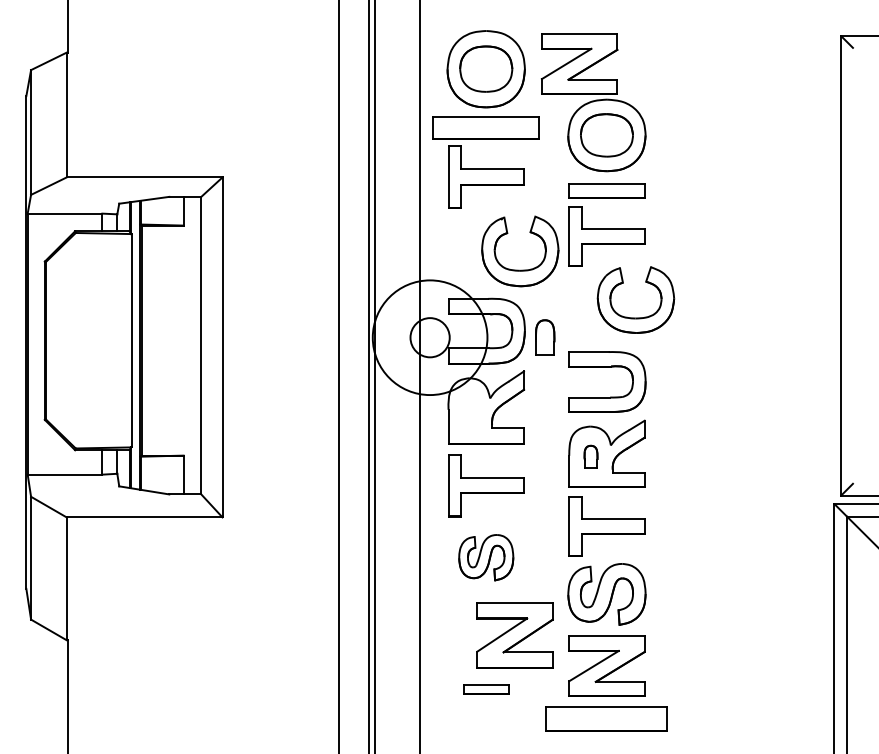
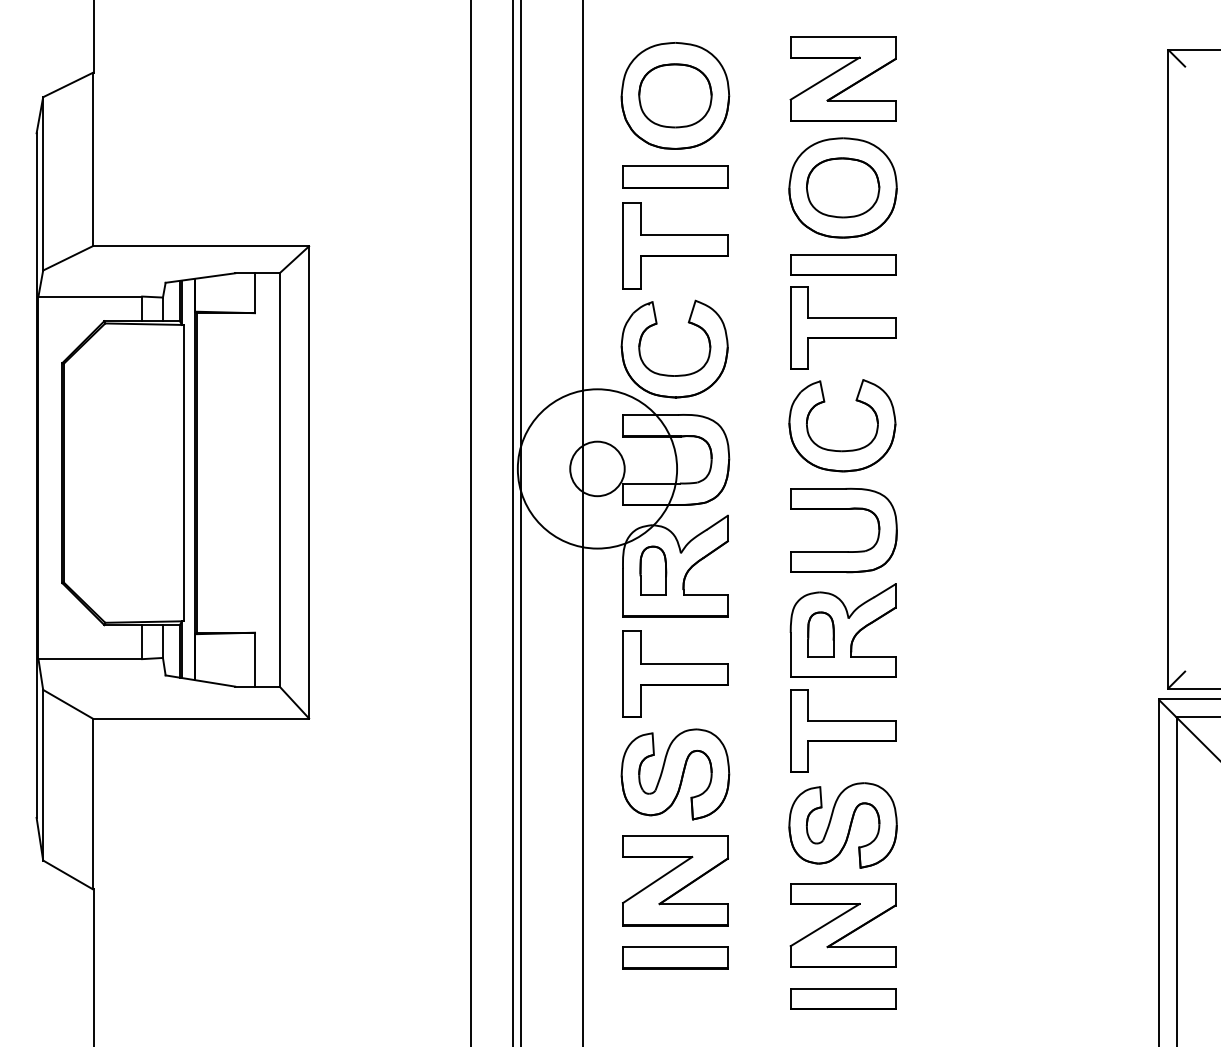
part: (579, 63) -> (842, 78), moved
part: (486, 127) -> (675, 176), size x0.71
part: (516, 269) -> (669, 374), moved
part: (636, 317) -> (842, 450), moved
part: (545, 337) -> (653, 570), moved
part: (590, 456) -> (820, 634), size x1.43
part: (486, 557) -> (675, 774), size x1.43
part: (515, 635) -> (675, 880), moved
part: (486, 689) -> (675, 957), size x1.67
part: (607, 718) -> (843, 998), size x0.62

